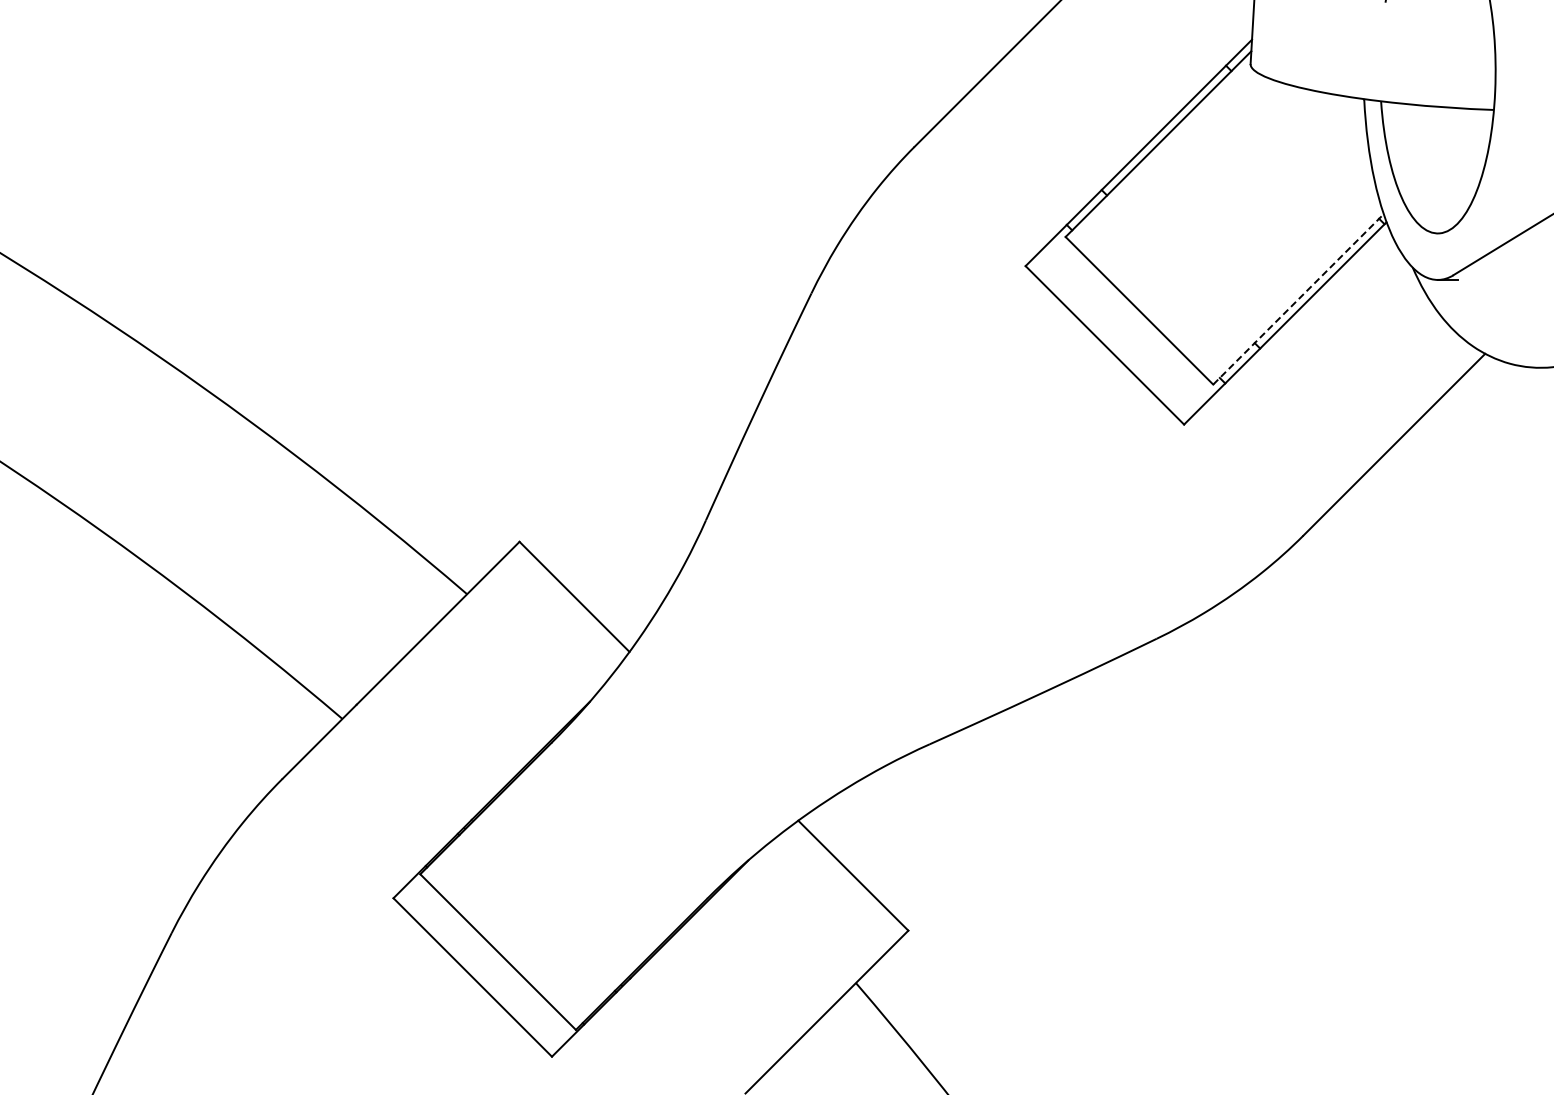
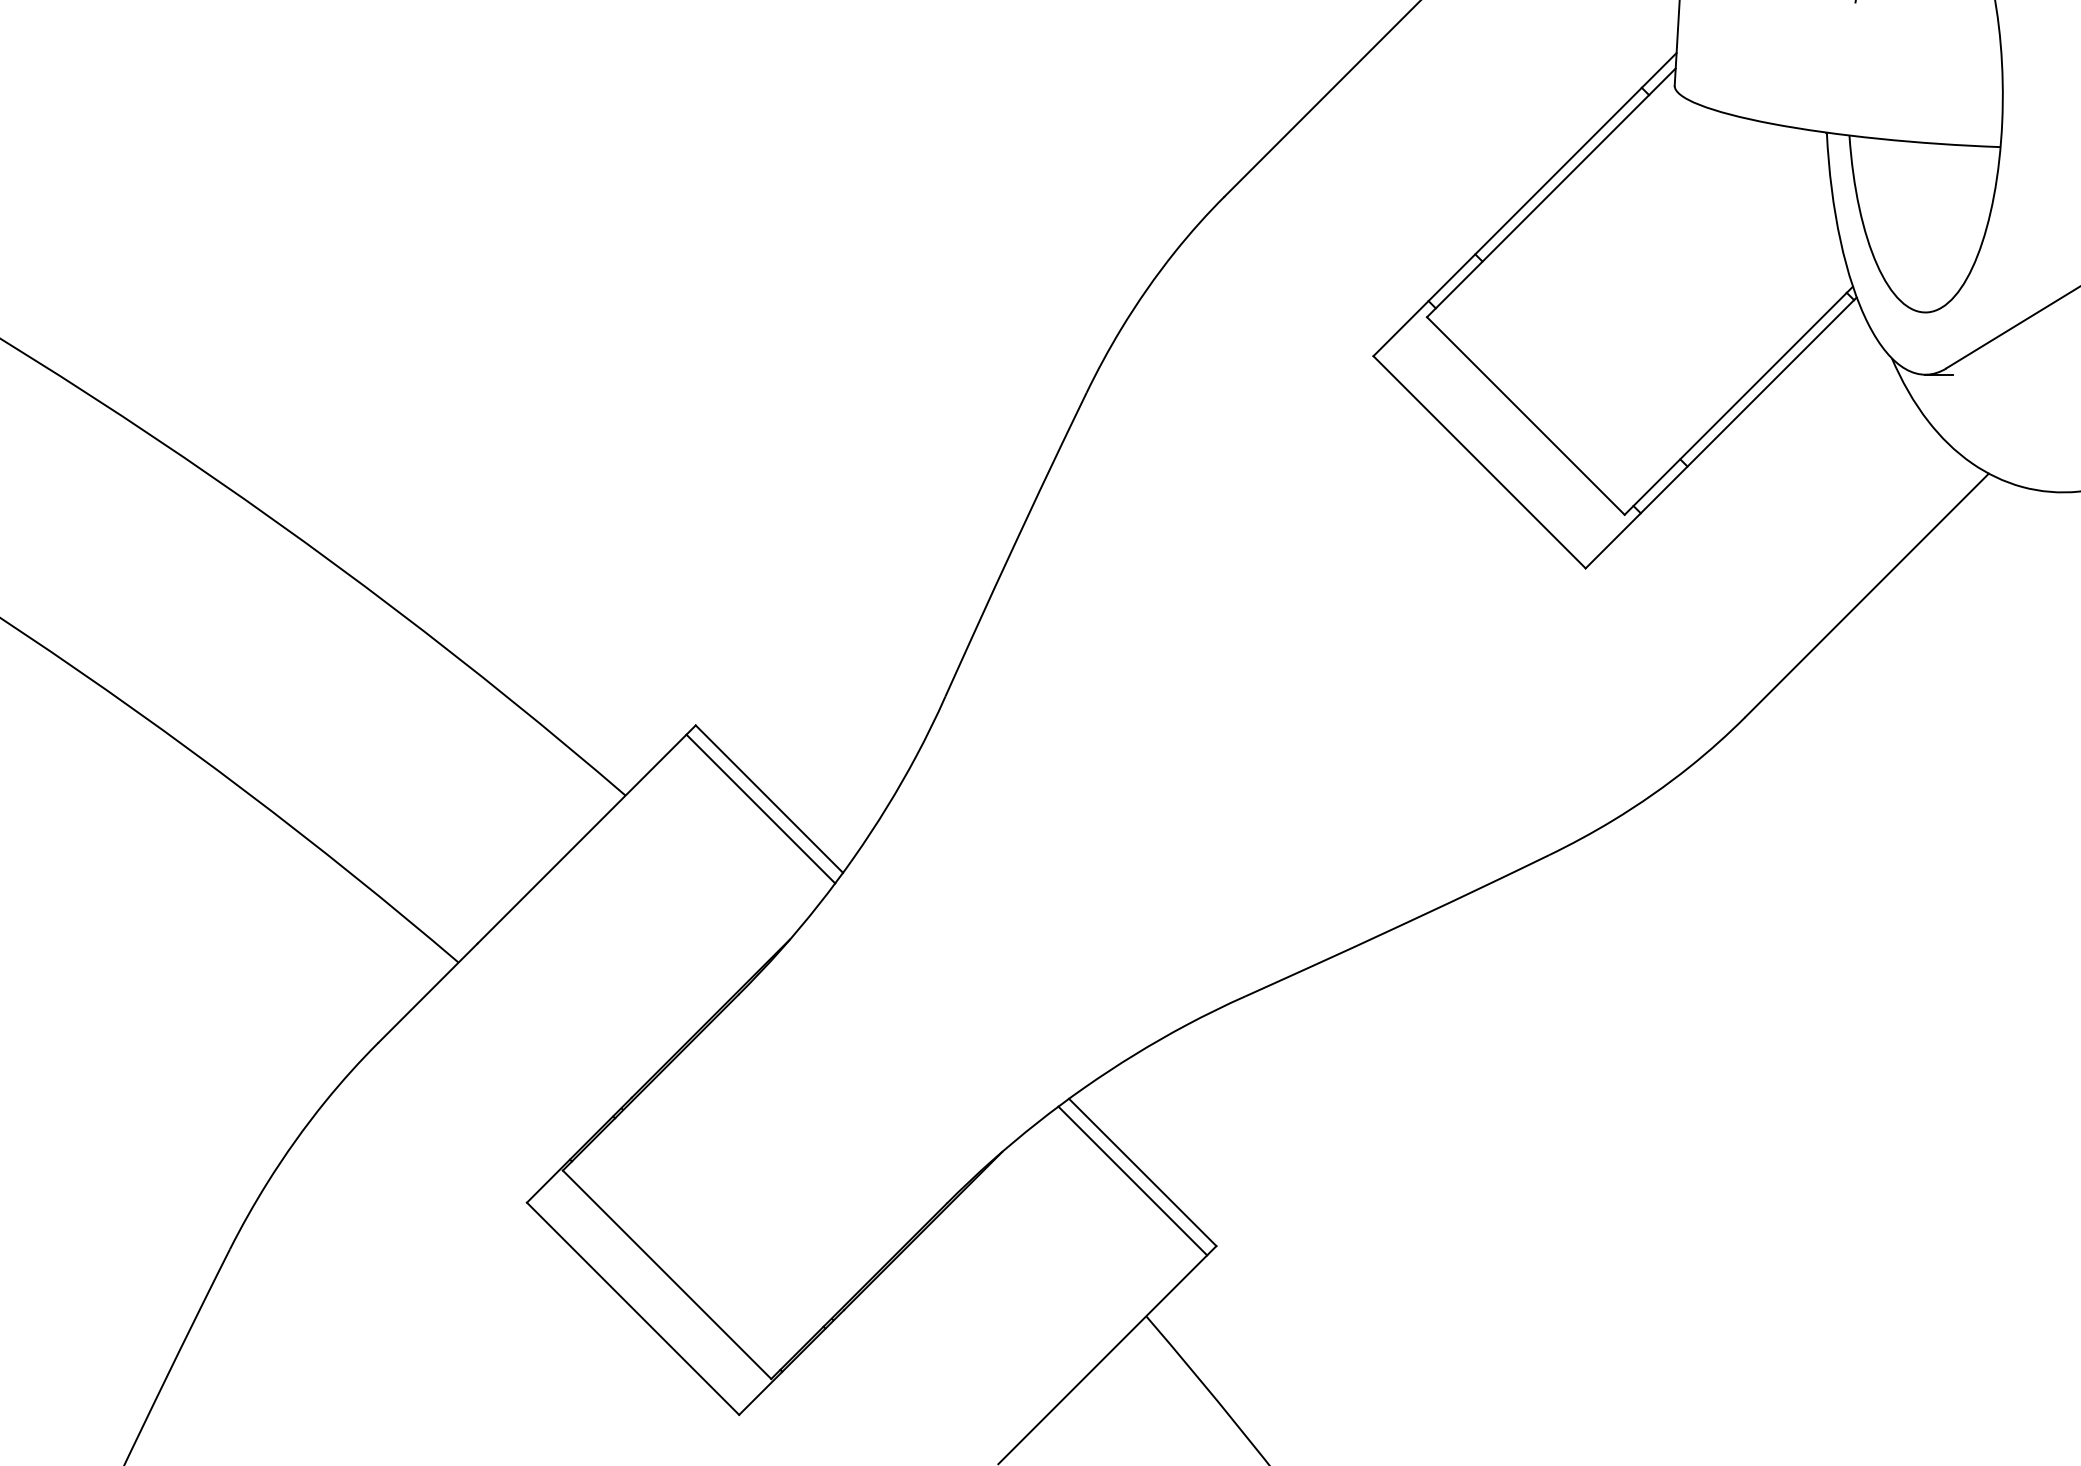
line: (1298, 299) -> (1738, 400), dashed -> solid
line: (567, 603) -> (759, 807), added
line: (845, 881) -> (1132, 1180), added

